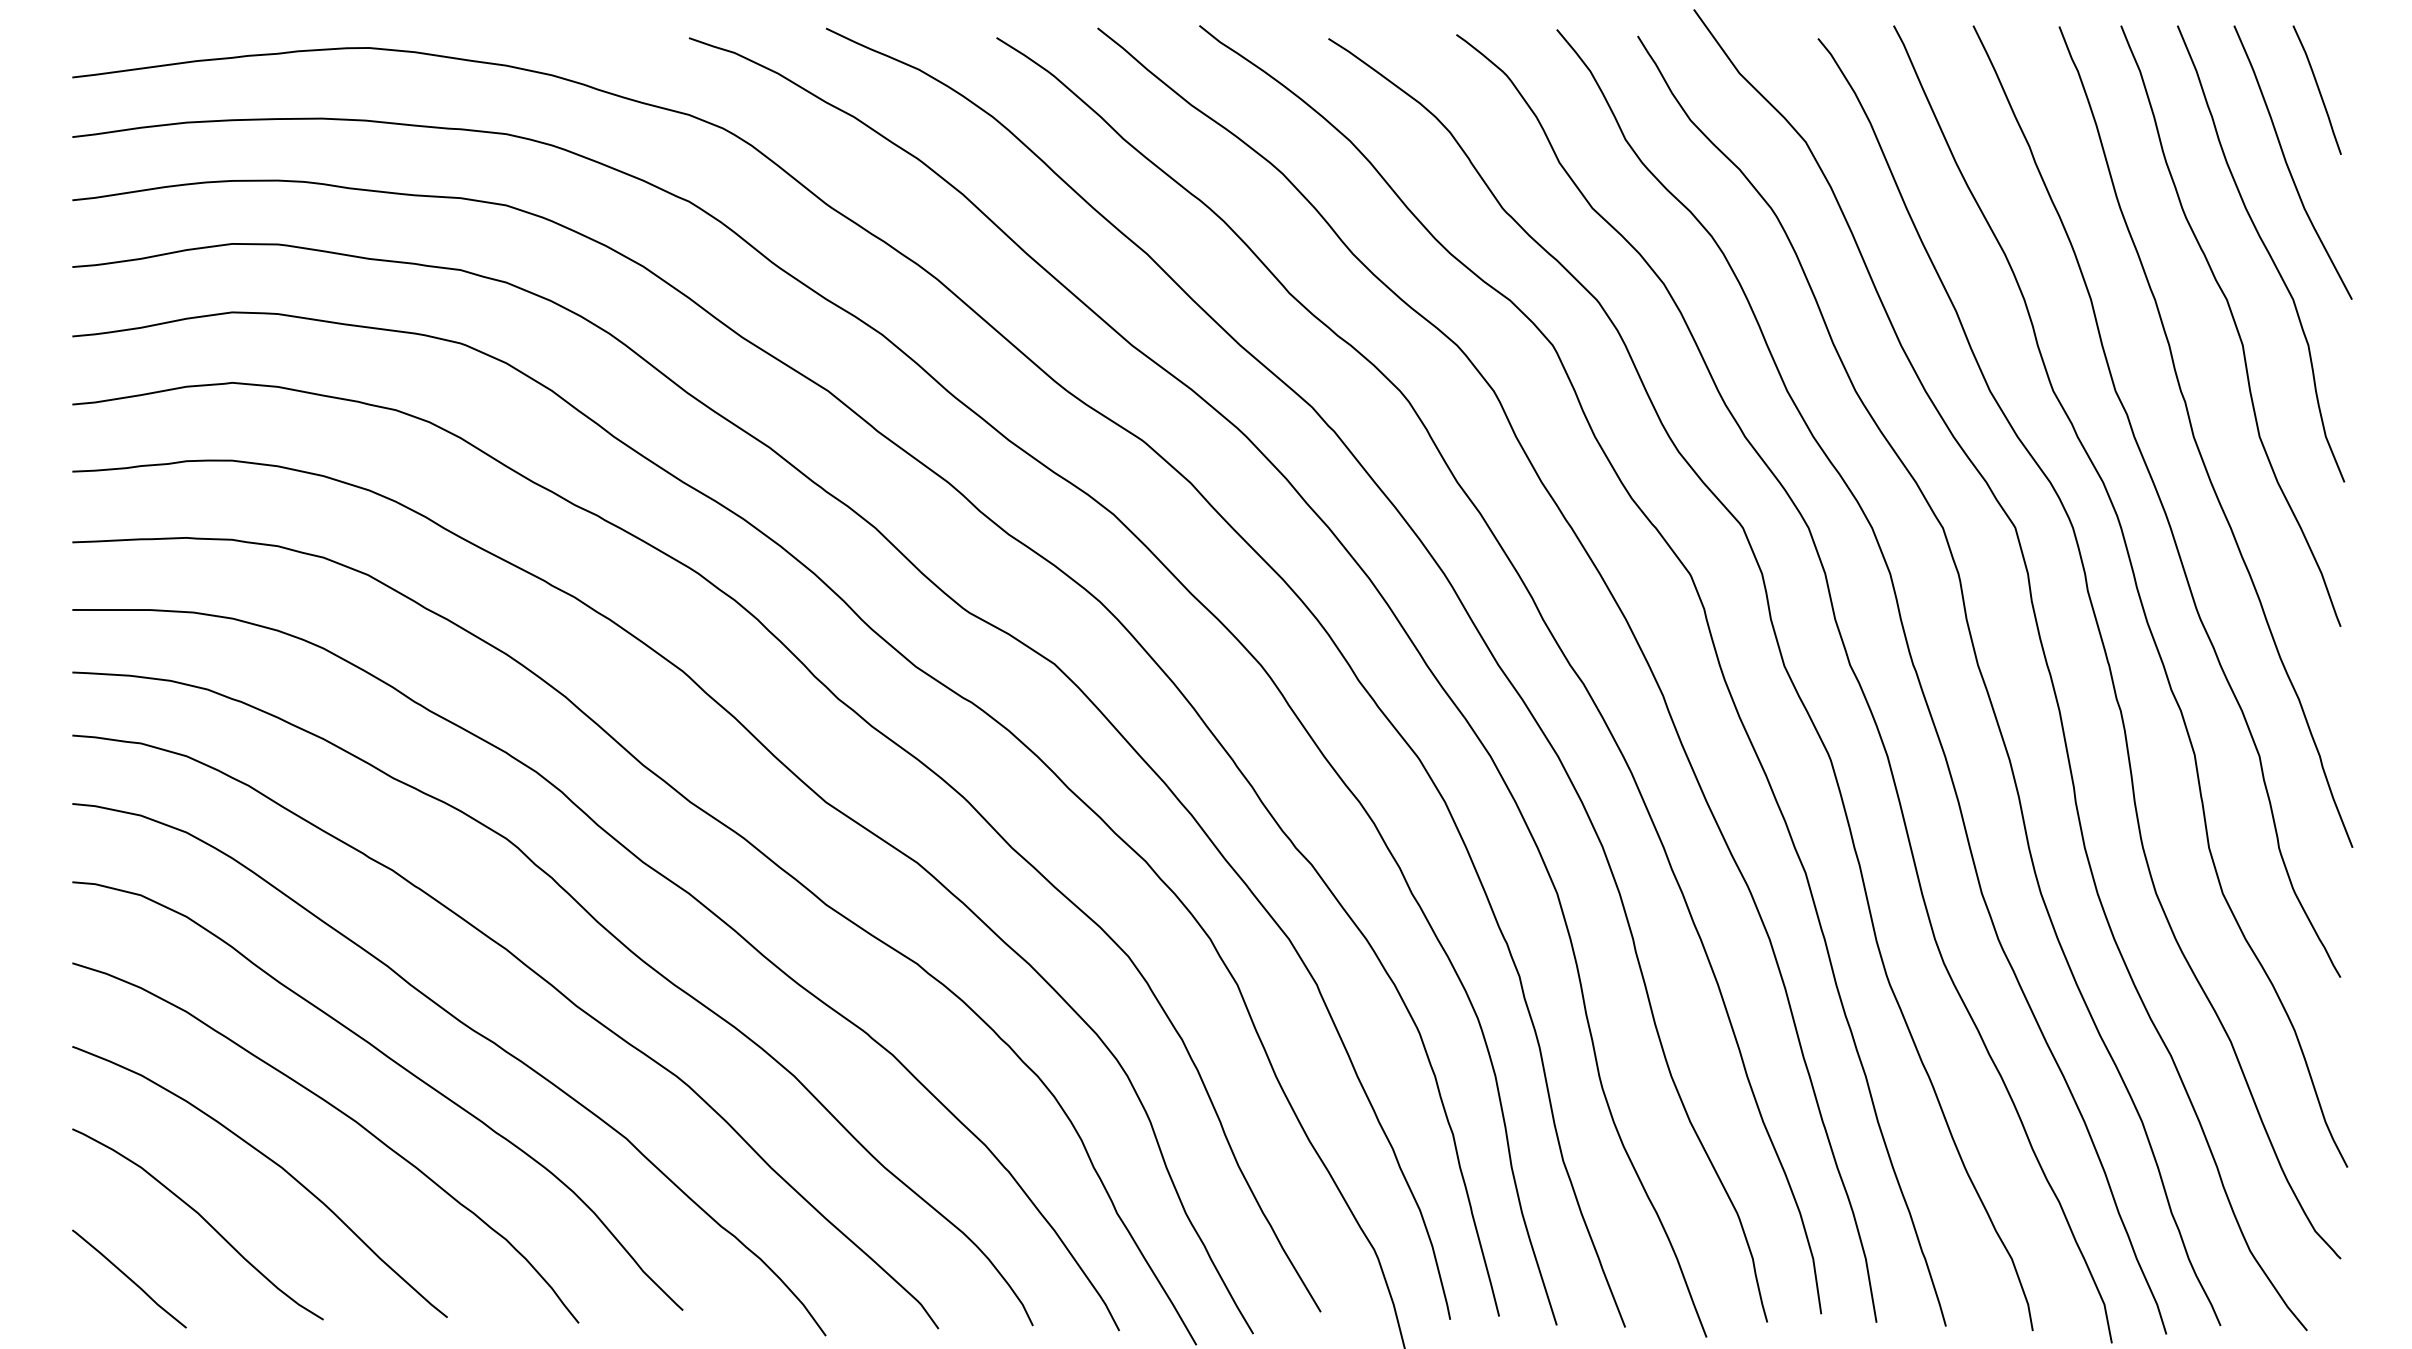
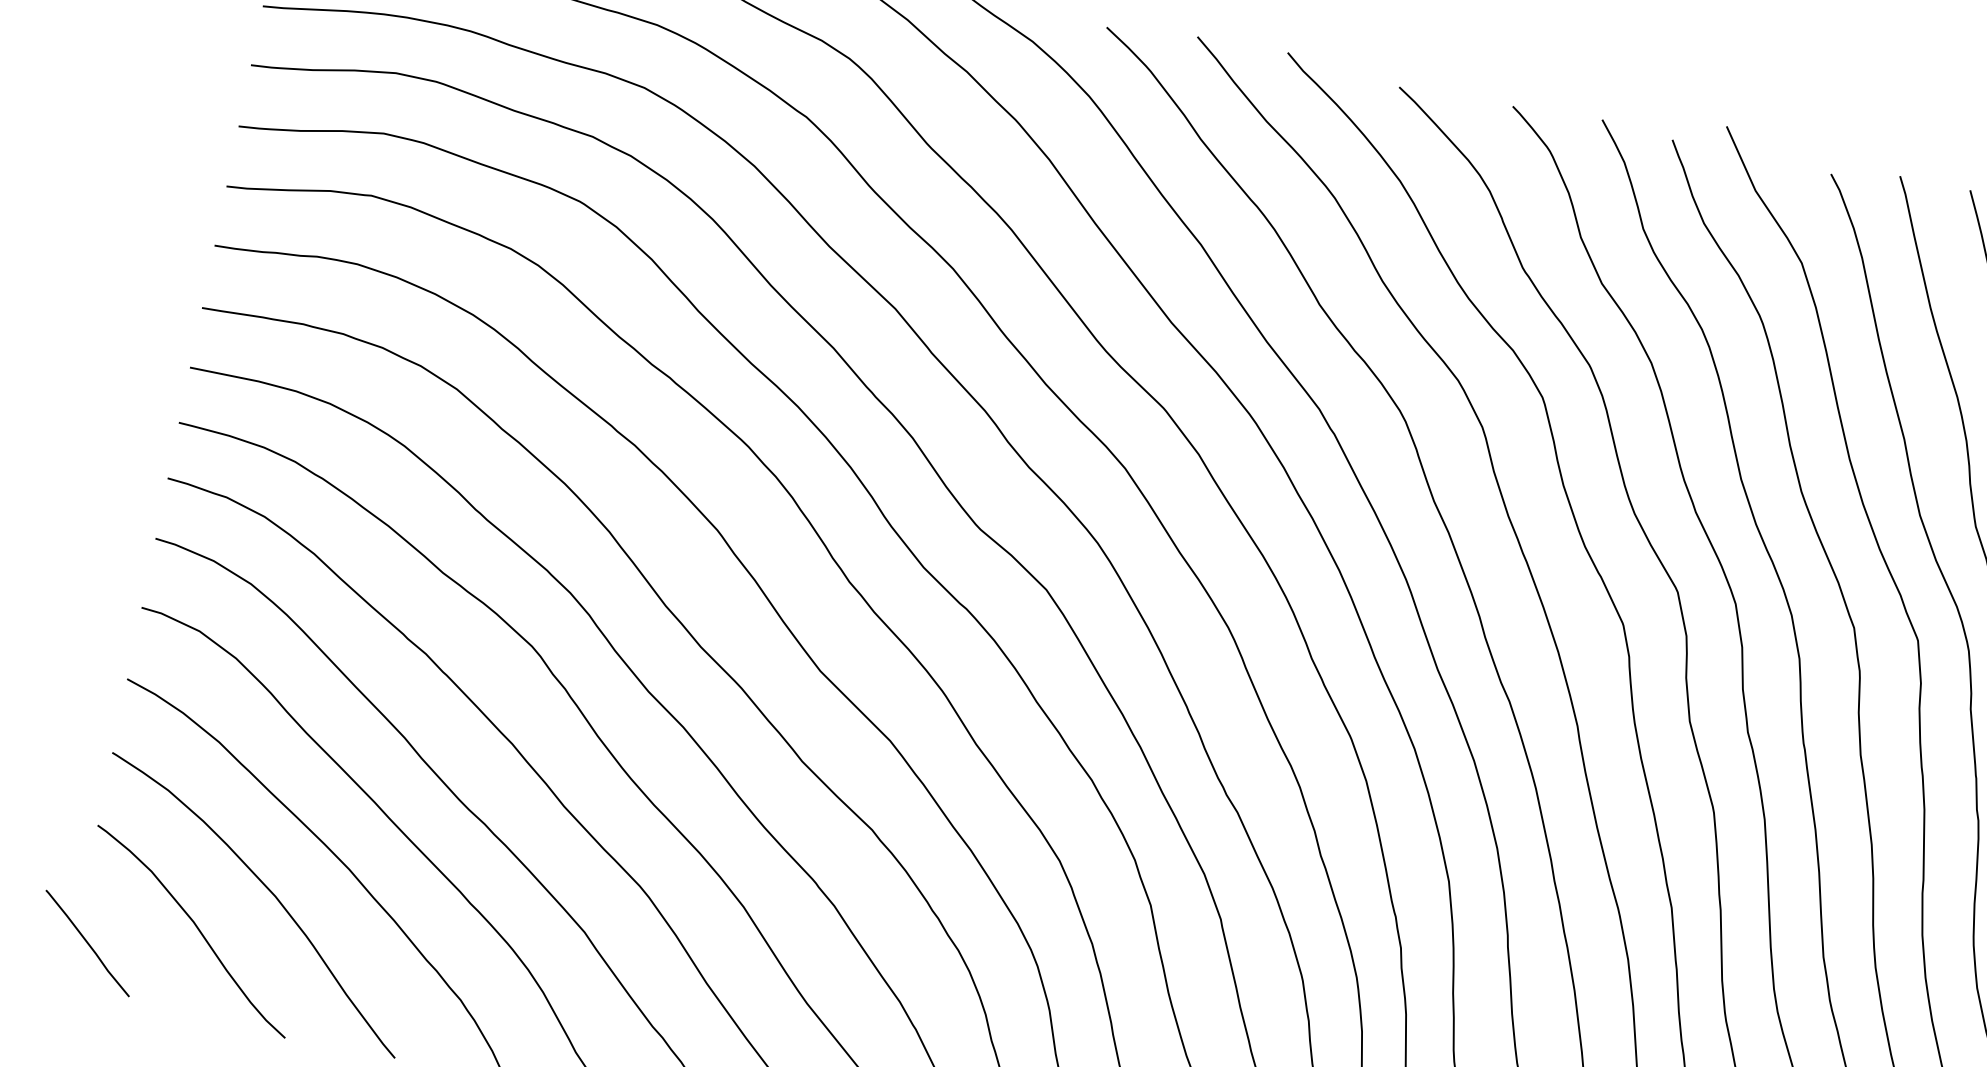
curve: (129, 1278) -> (87, 943), moved

